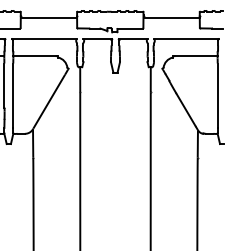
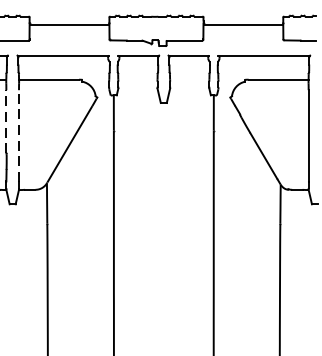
line: (4, 85) -> (6, 121), solid -> dashed
line: (13, 95) -> (19, 135), solid -> dashed

